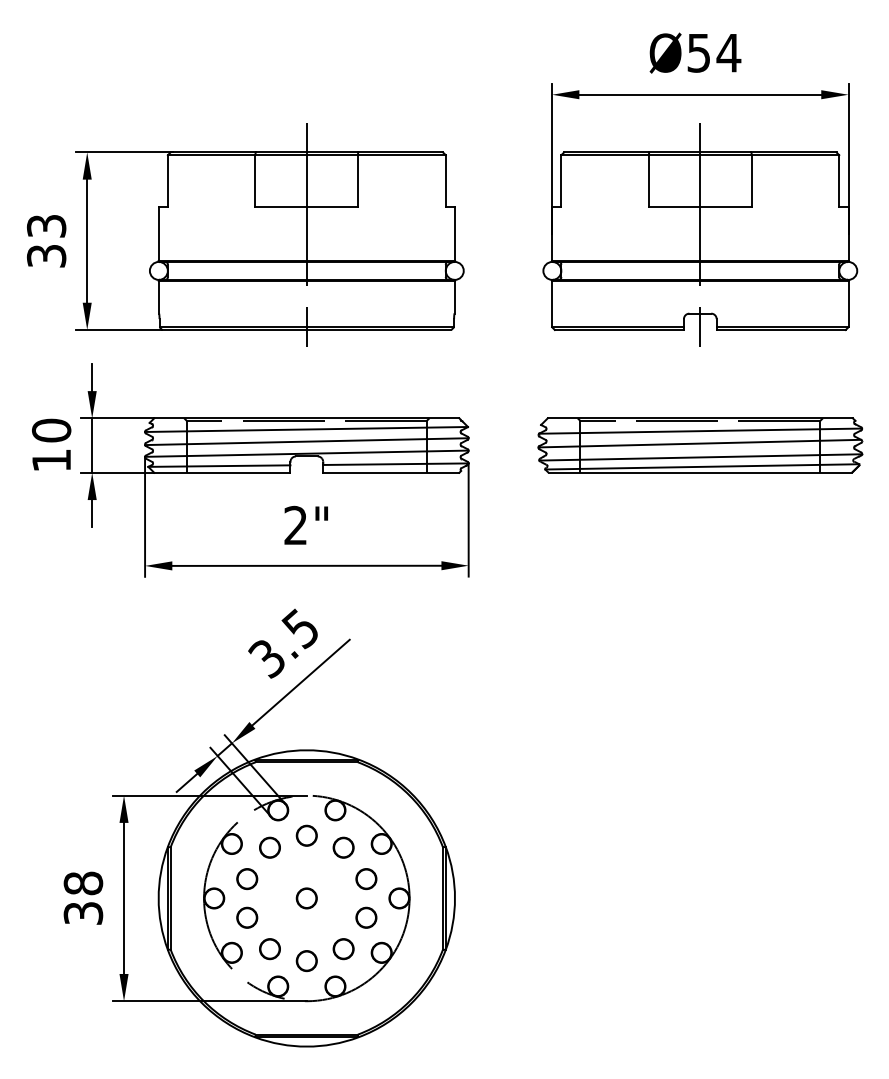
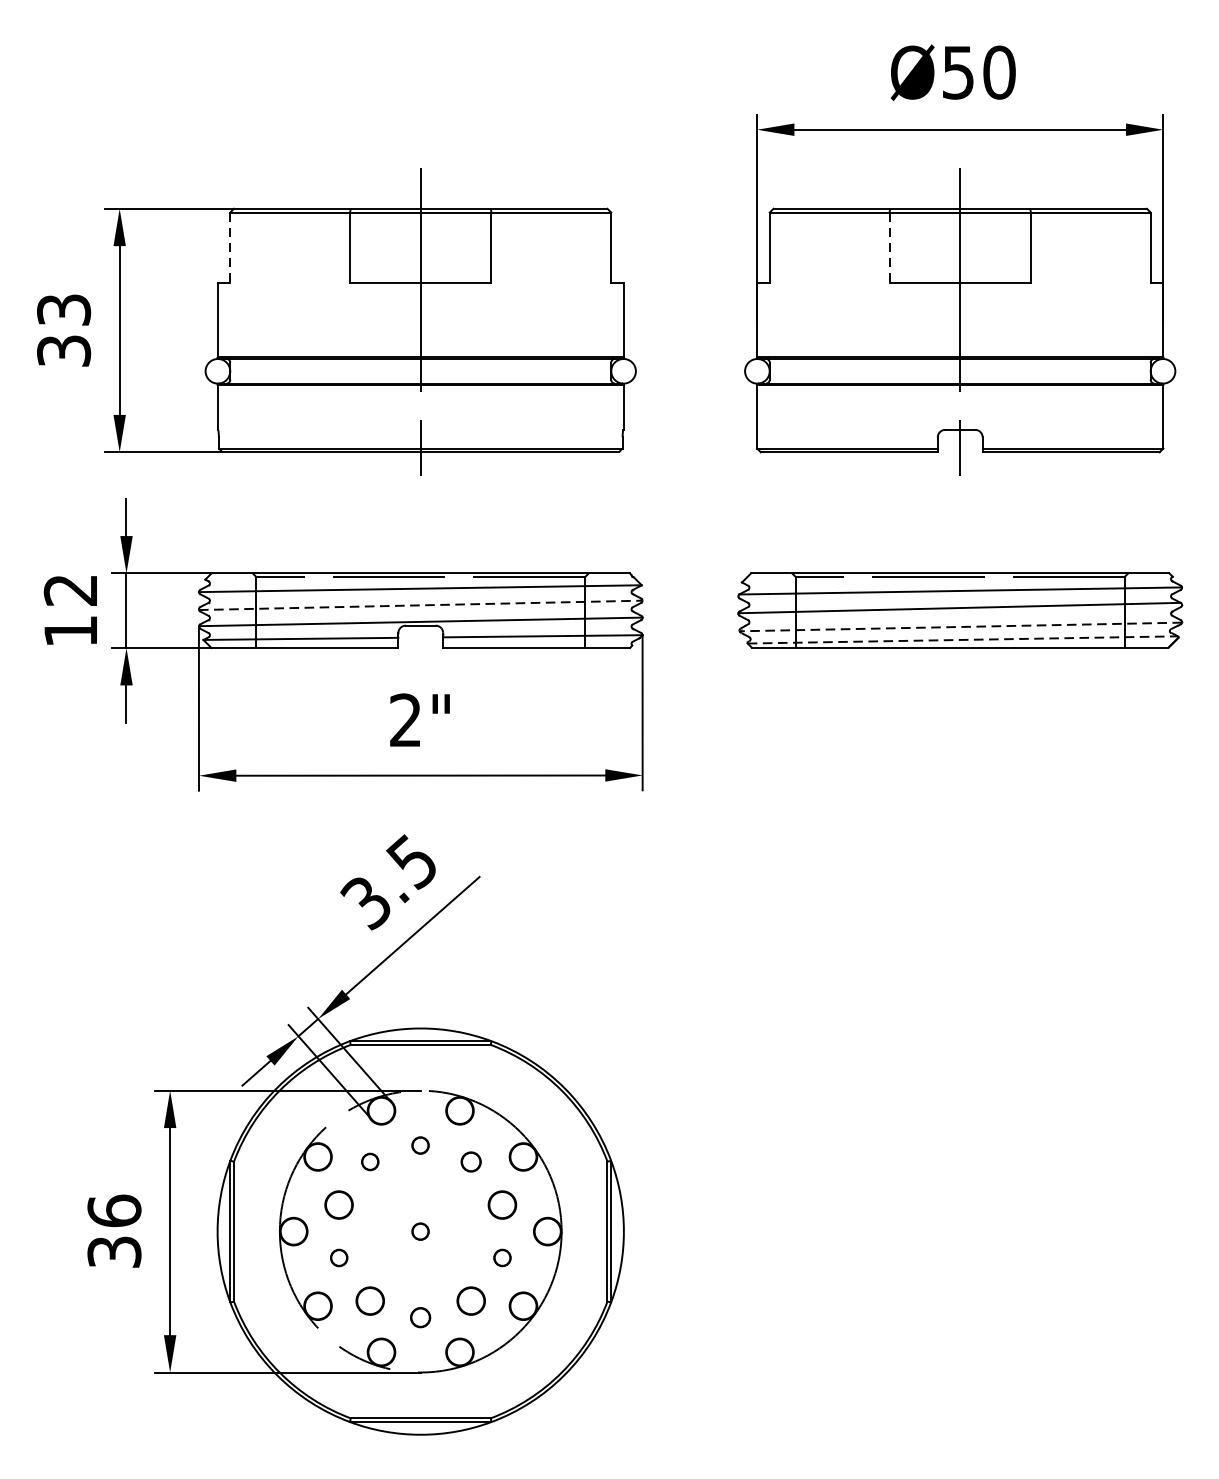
text: (728, 52) -> (998, 71), Ø54 -> Ø50
line: (167, 181) -> (229, 248), solid -> dashed
line: (648, 181) -> (889, 248), solid -> dashed
text: (51, 430) -> (70, 590), 10 -> 12
line: (306, 441) -> (420, 605), solid -> dashed
line: (700, 457) -> (960, 627), solid -> dashed
line: (702, 466) -> (963, 639), solid -> dashed
circle: (306, 835) -> (420, 1145), size x0.6
circle: (269, 847) -> (369, 1161), size x0.6
circle: (343, 847) -> (471, 1161), size x0.7
text: (83, 883) -> (114, 1211), 38 -> 36
circle: (306, 898) -> (420, 1231), size x0.6
circle: (247, 917) -> (339, 1257), size x0.6
circle: (366, 917) -> (502, 1257), size x0.6
circle: (306, 961) -> (420, 1318), size x0.7

